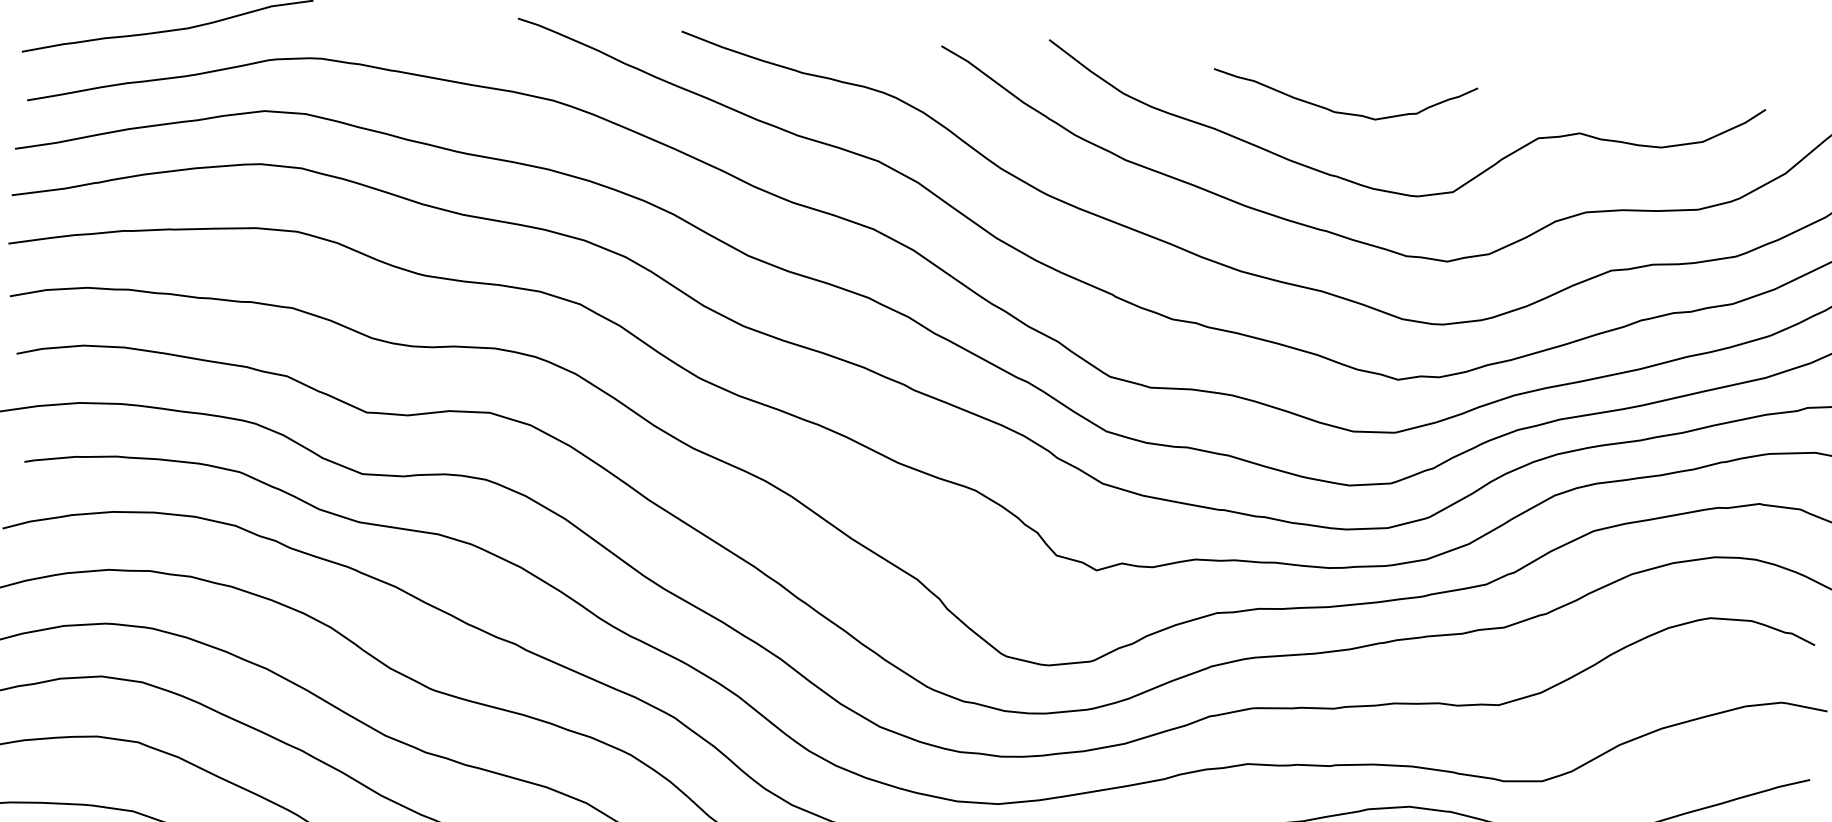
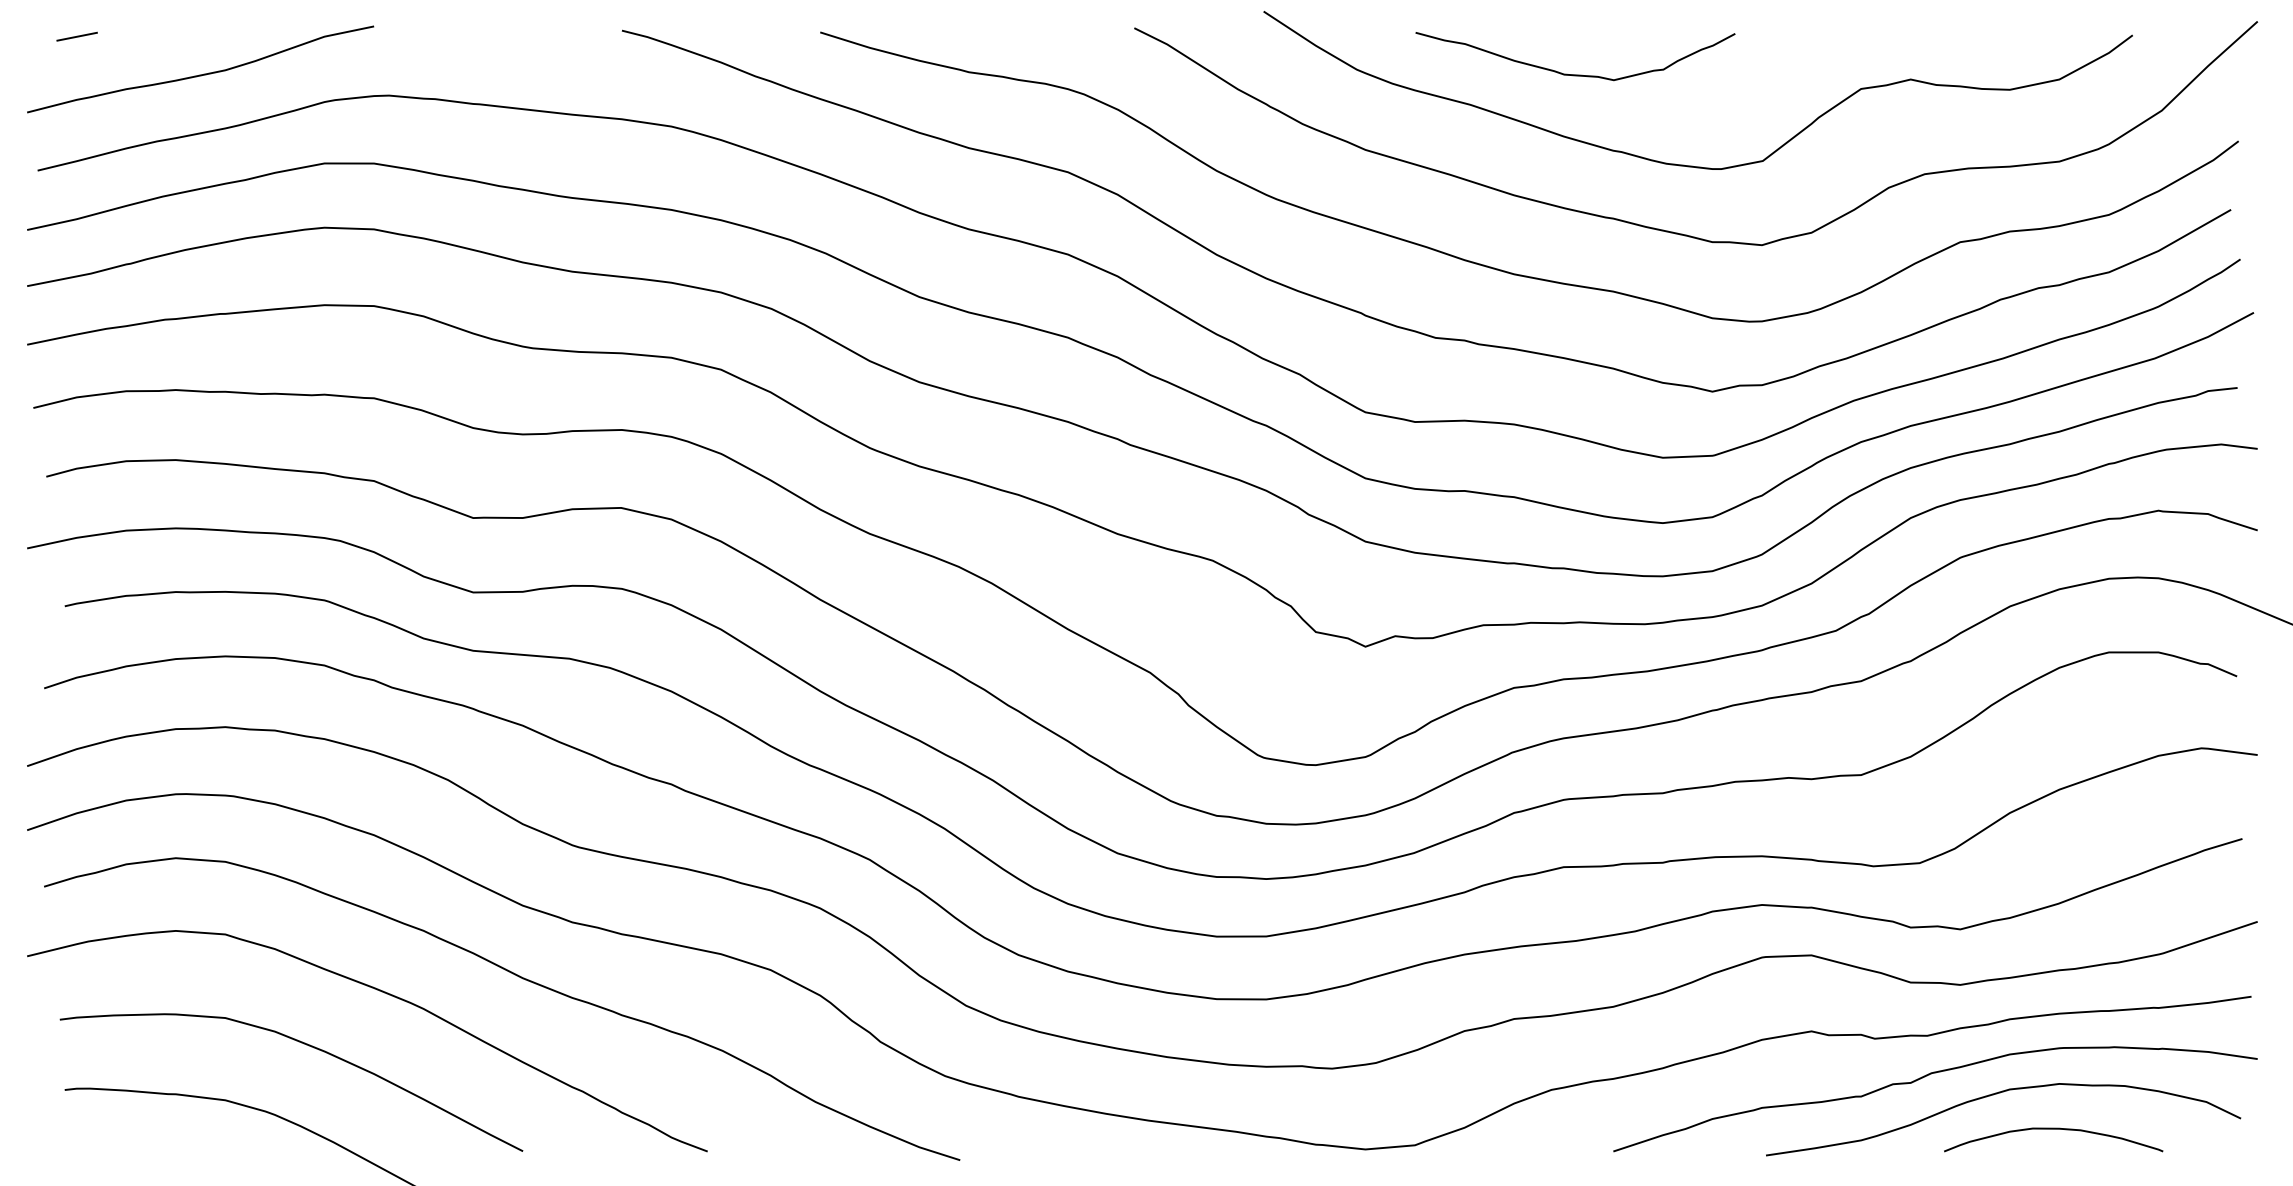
curve: (1343, 112) -> (1575, 74), moved

